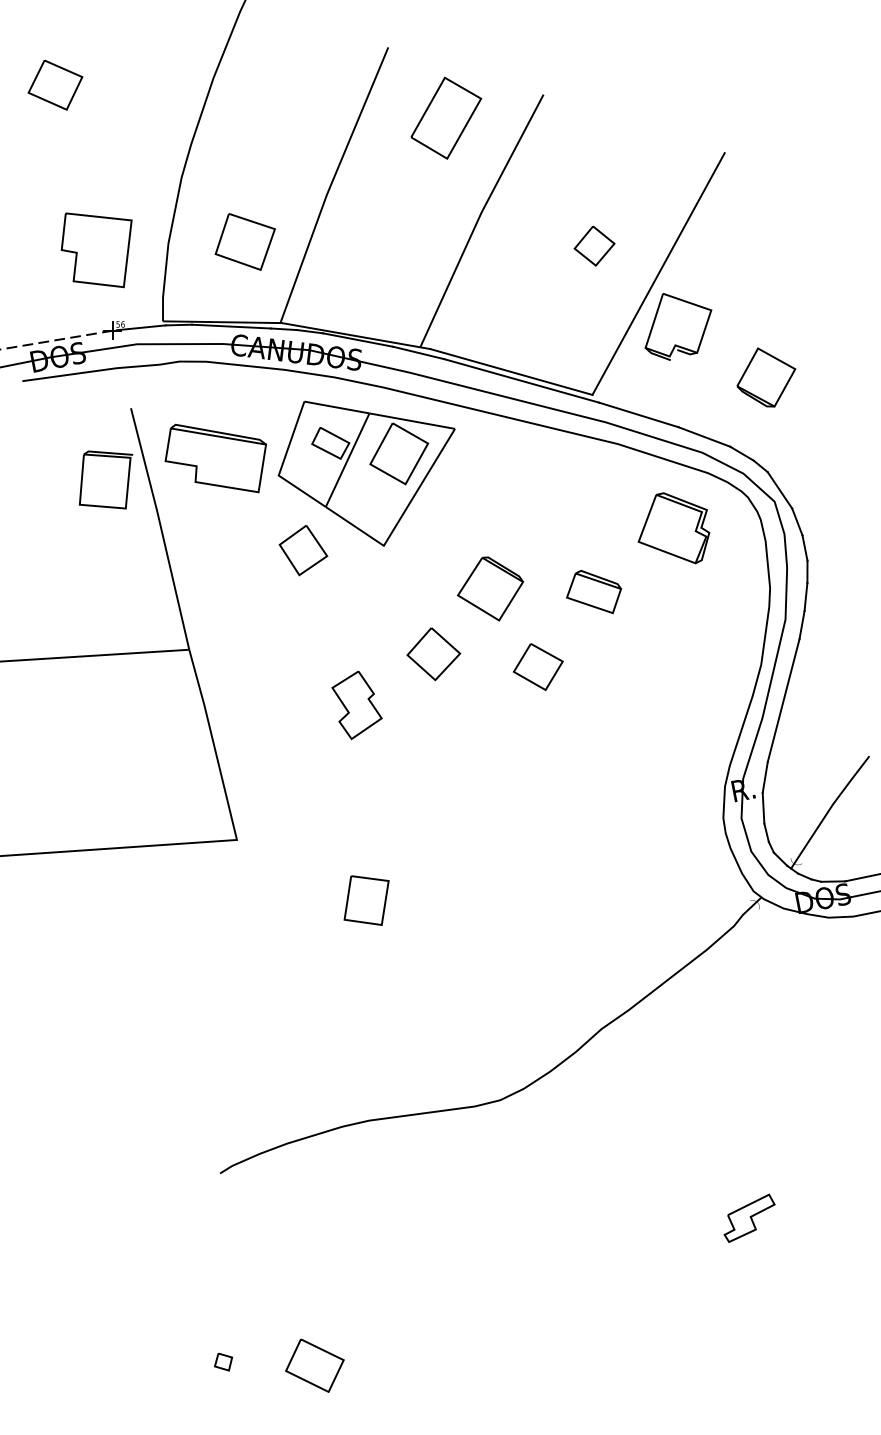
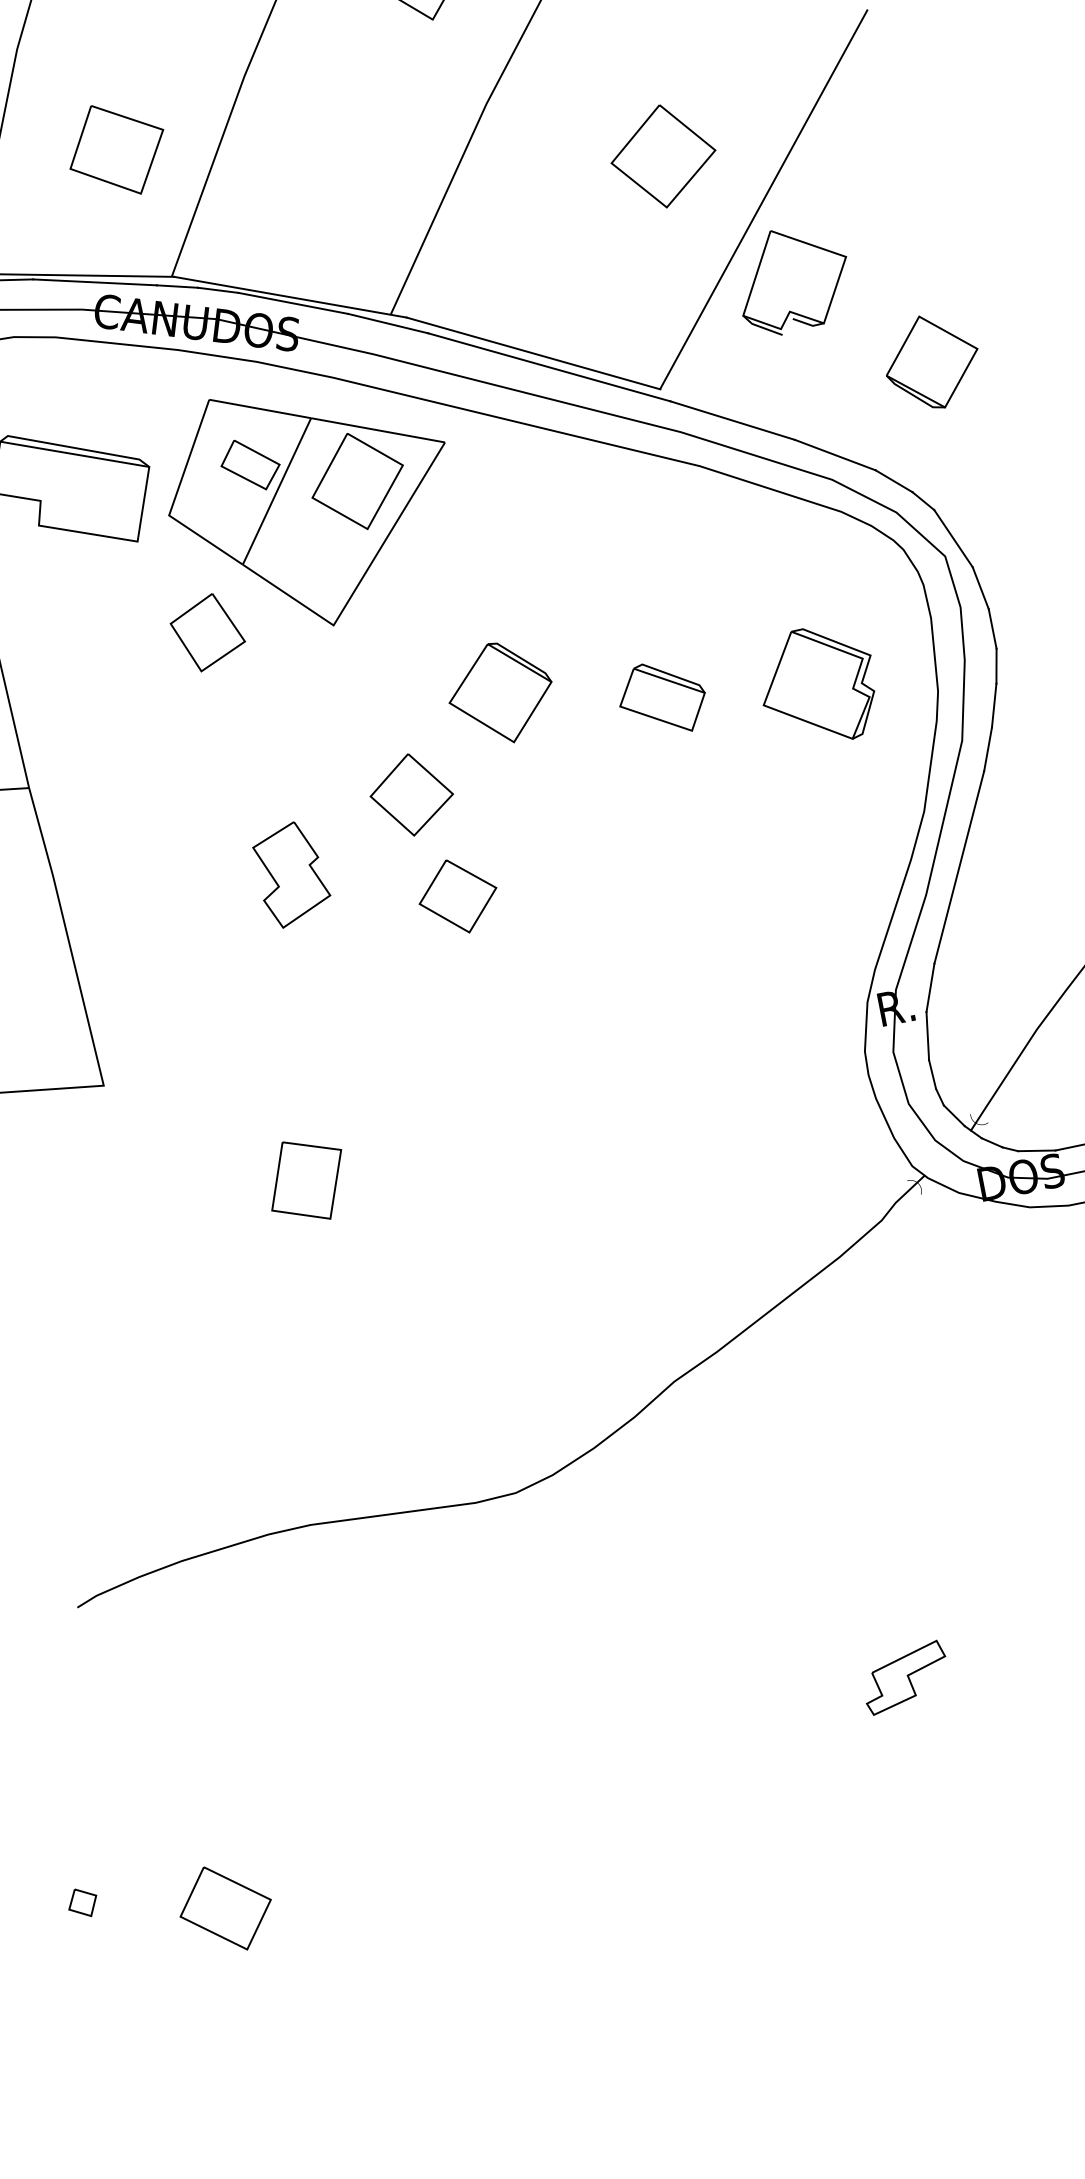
part: (594, 245) -> (663, 155), size x1.67
part: (673, 528) -> (818, 684), moved
part: (537, 666) -> (456, 895), moved

